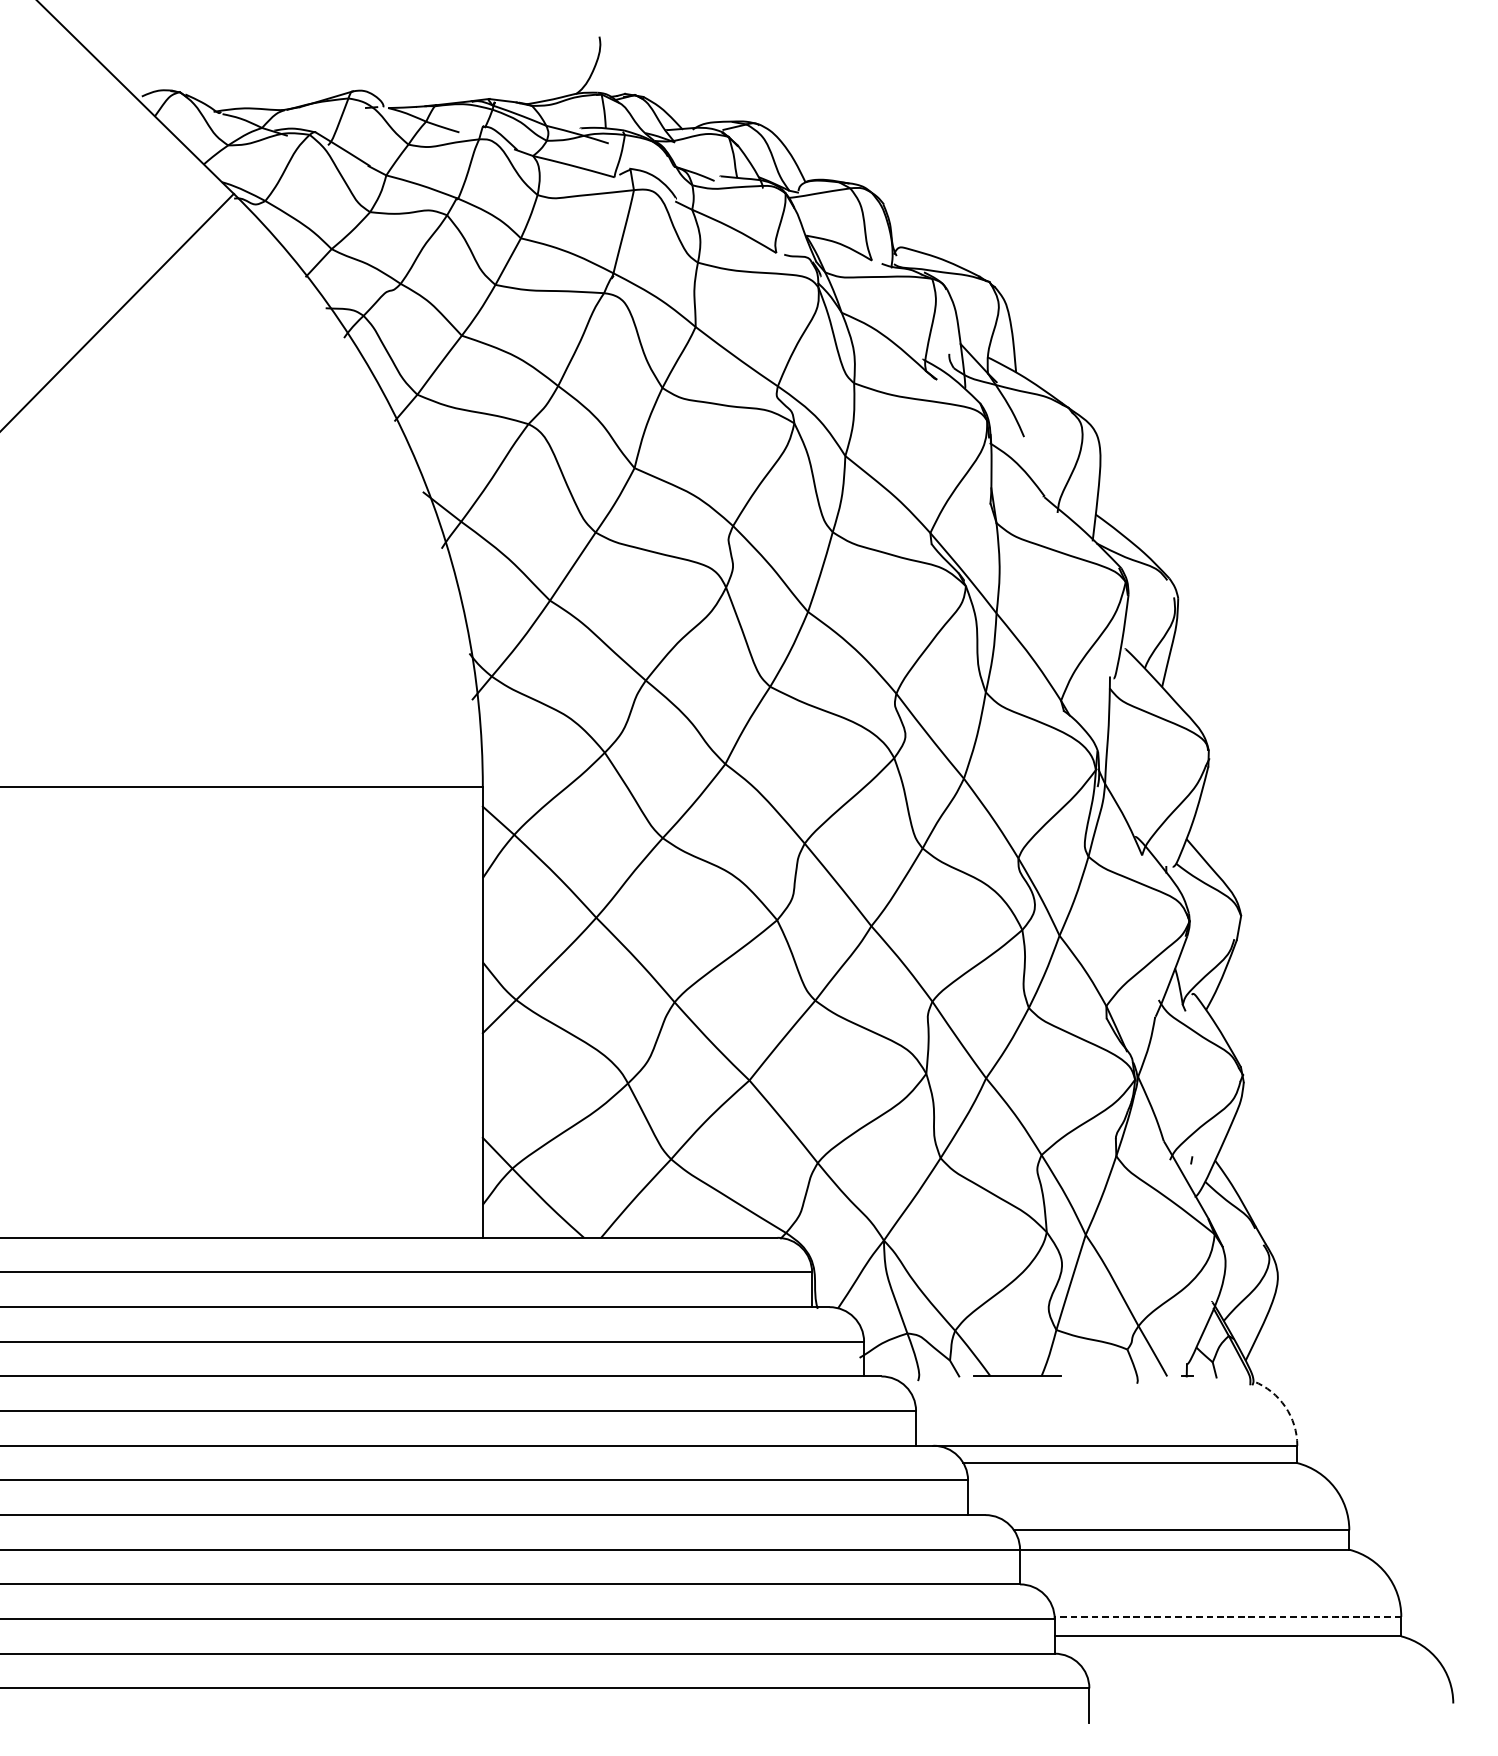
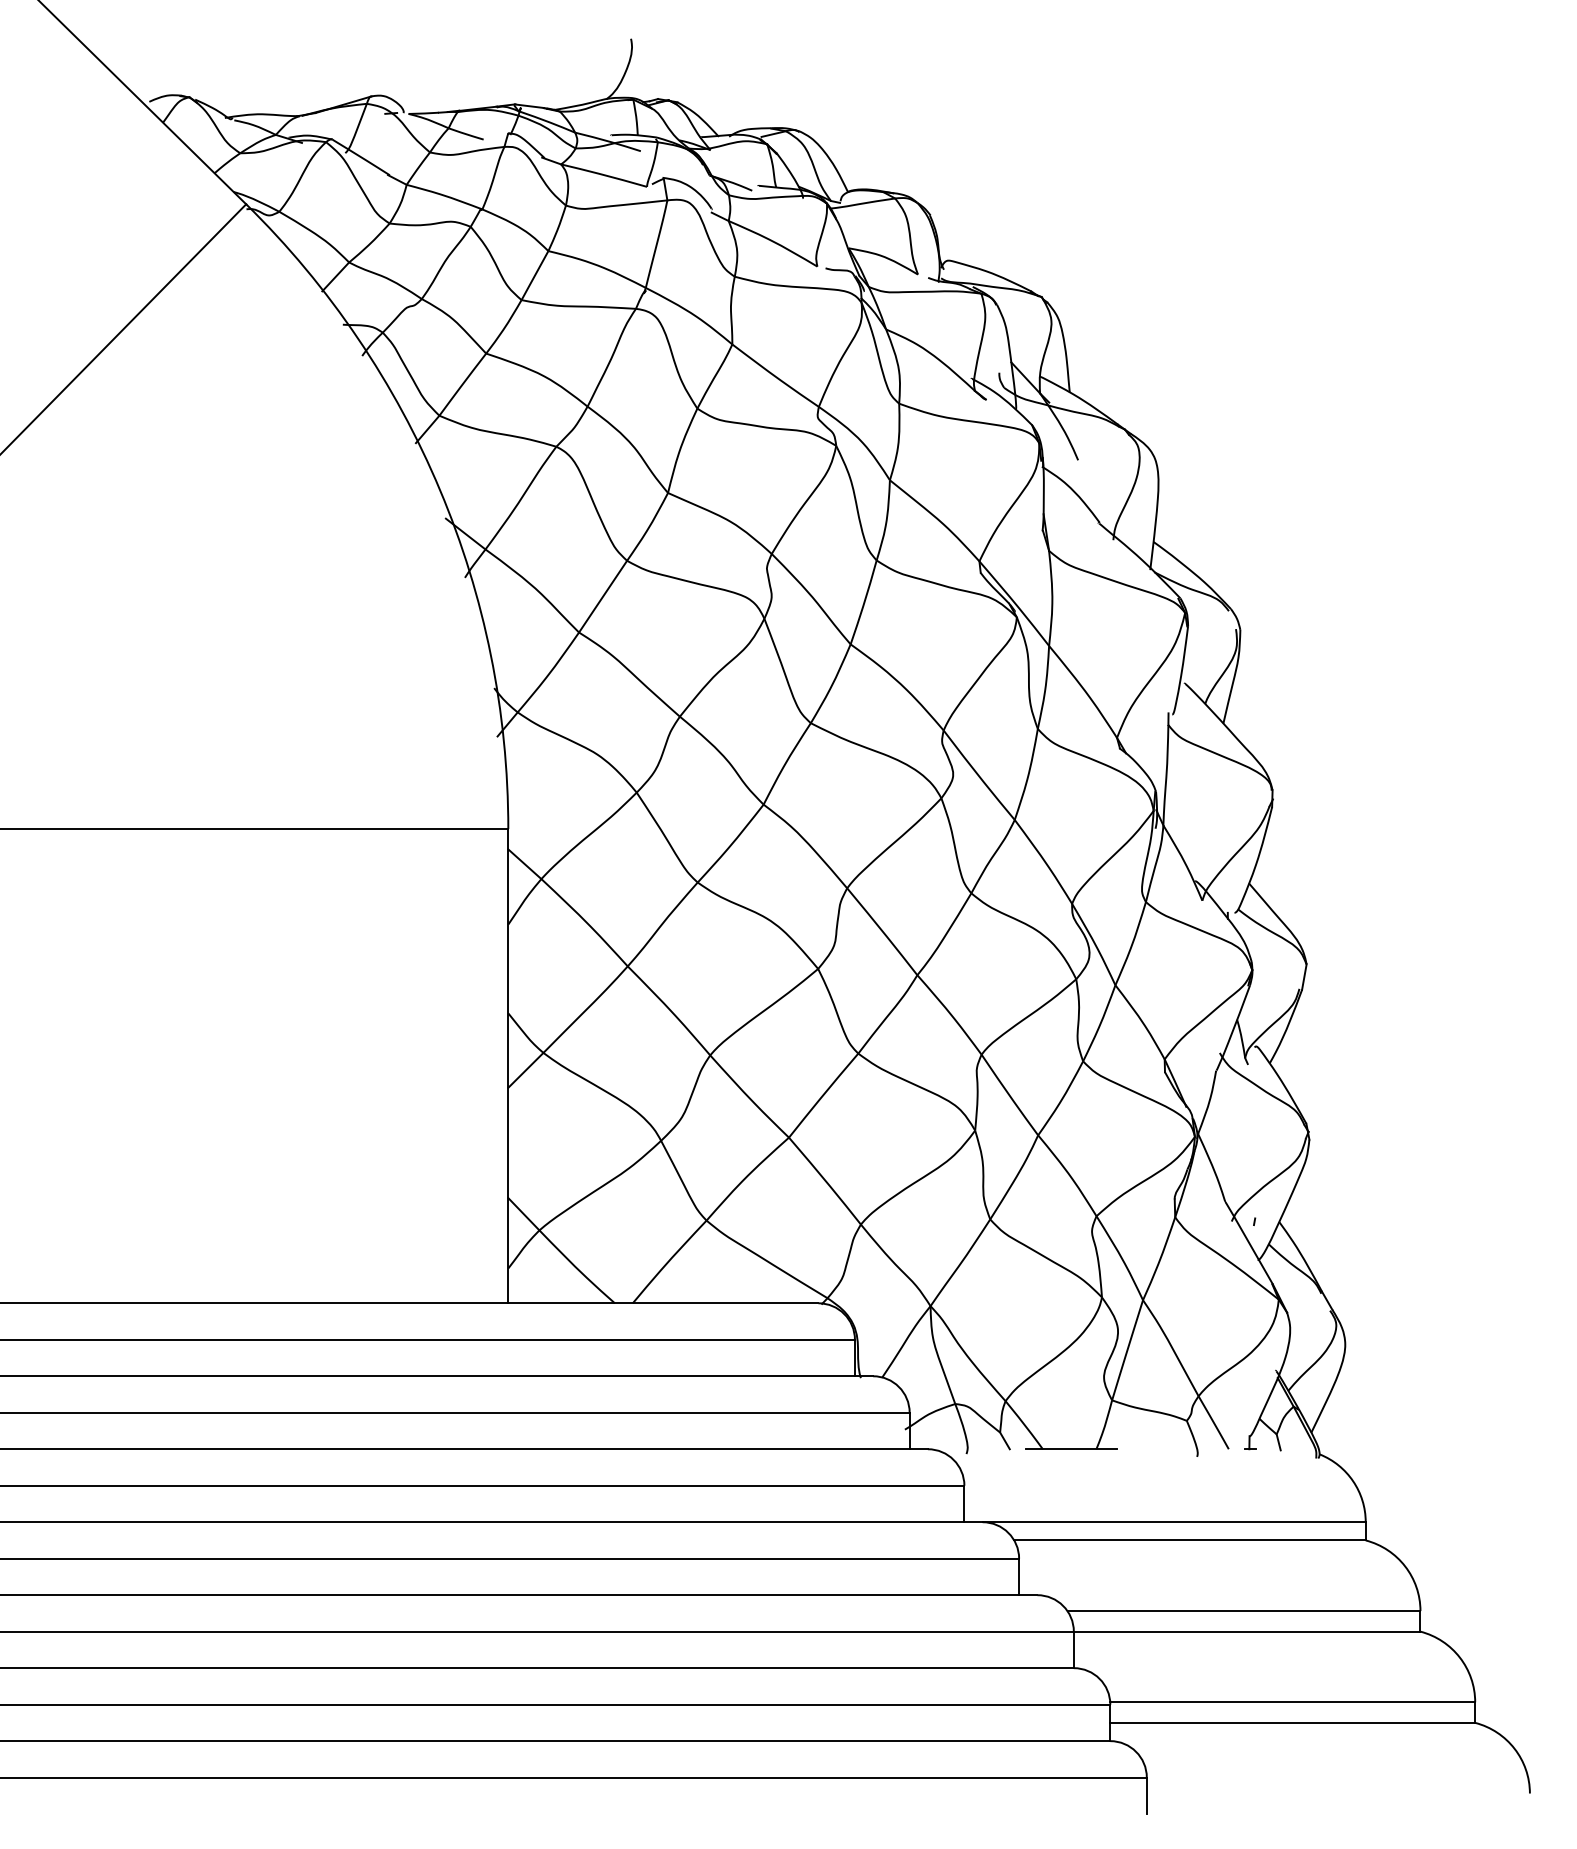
arc: (1285, 1407) -> (1353, 1481), dashed -> solid
line: (1227, 1617) -> (1292, 1702), dashed -> solid

